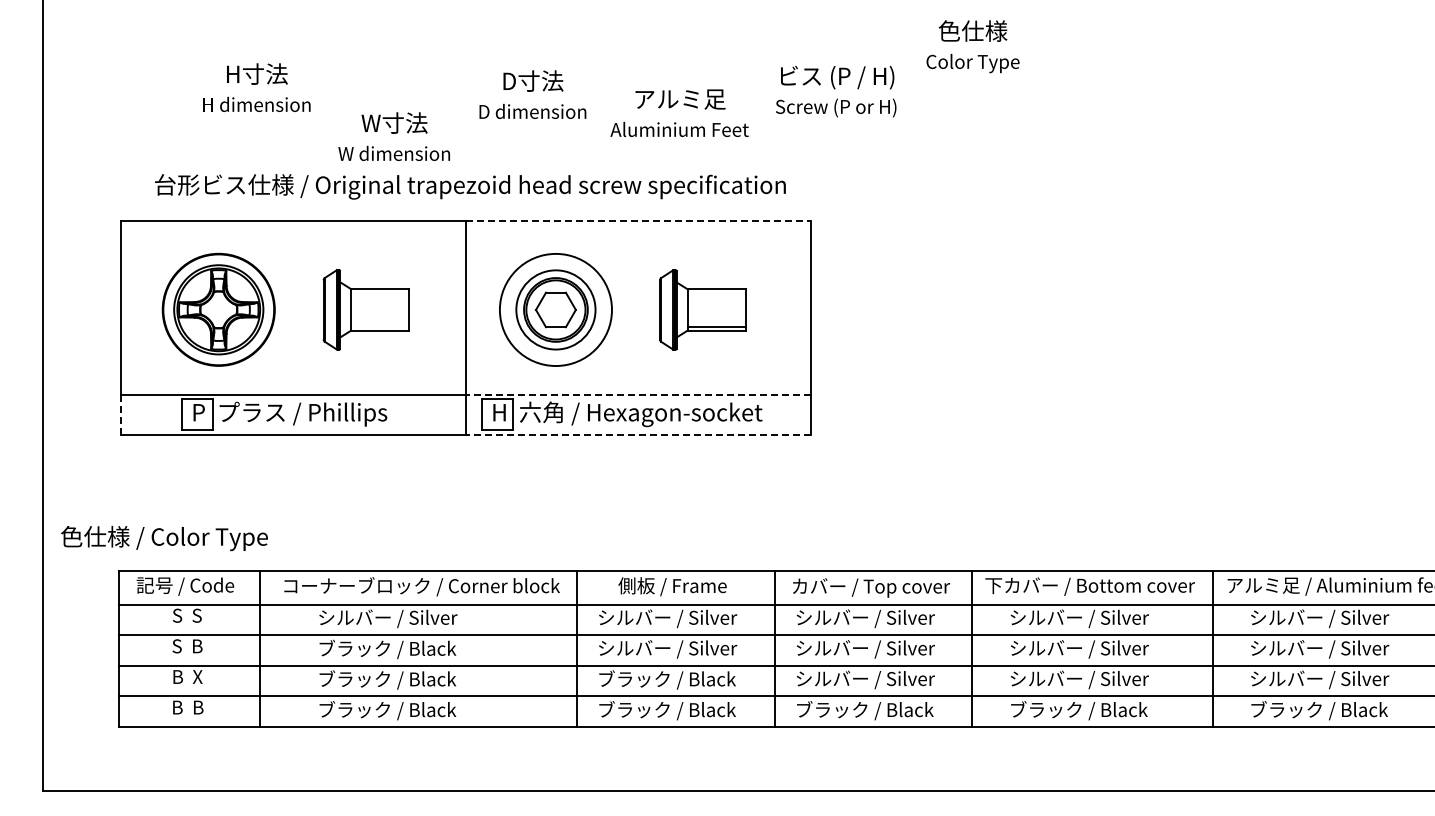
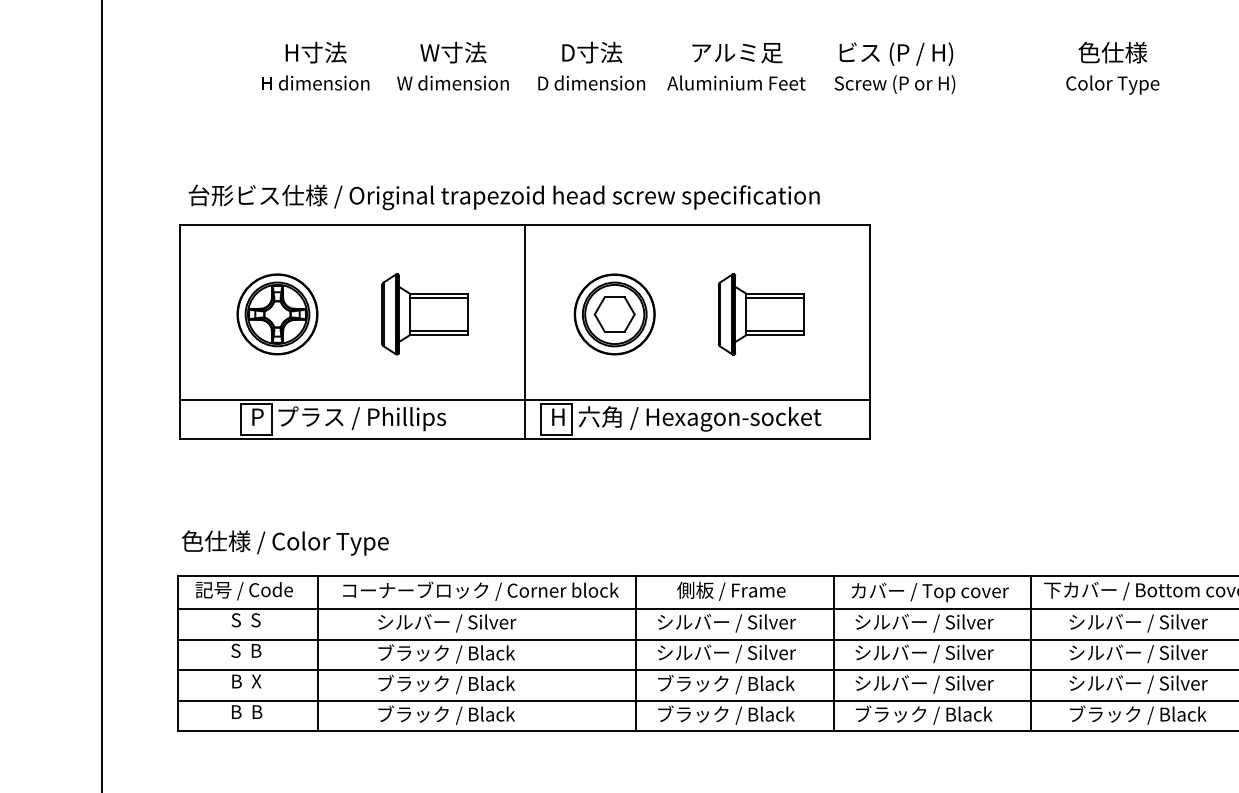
text: (972, 46) -> (1112, 68), moved
text: (256, 87) -> (315, 66), moved
text: (836, 91) -> (895, 68), moved
text: (532, 94) -> (591, 66), moved
text: (679, 112) -> (736, 66), moved
text: (393, 136) -> (452, 66), moved
text: (470, 186) -> (504, 197), moved
line: (638, 220) -> (697, 225), dashed -> solid
line: (380, 293) -> (439, 298), added
line: (716, 293) -> (775, 298), added
part: (218, 309) -> (277, 314), size x0.71
circle: (555, 309) -> (614, 314), size x0.71
line: (380, 326) -> (439, 331), added
line: (638, 395) -> (697, 400), dashed -> solid
line: (120, 414) -> (179, 419), dashed -> solid
line: (638, 434) -> (697, 439), dashed -> solid
text: (164, 538) -> (285, 543), moved

